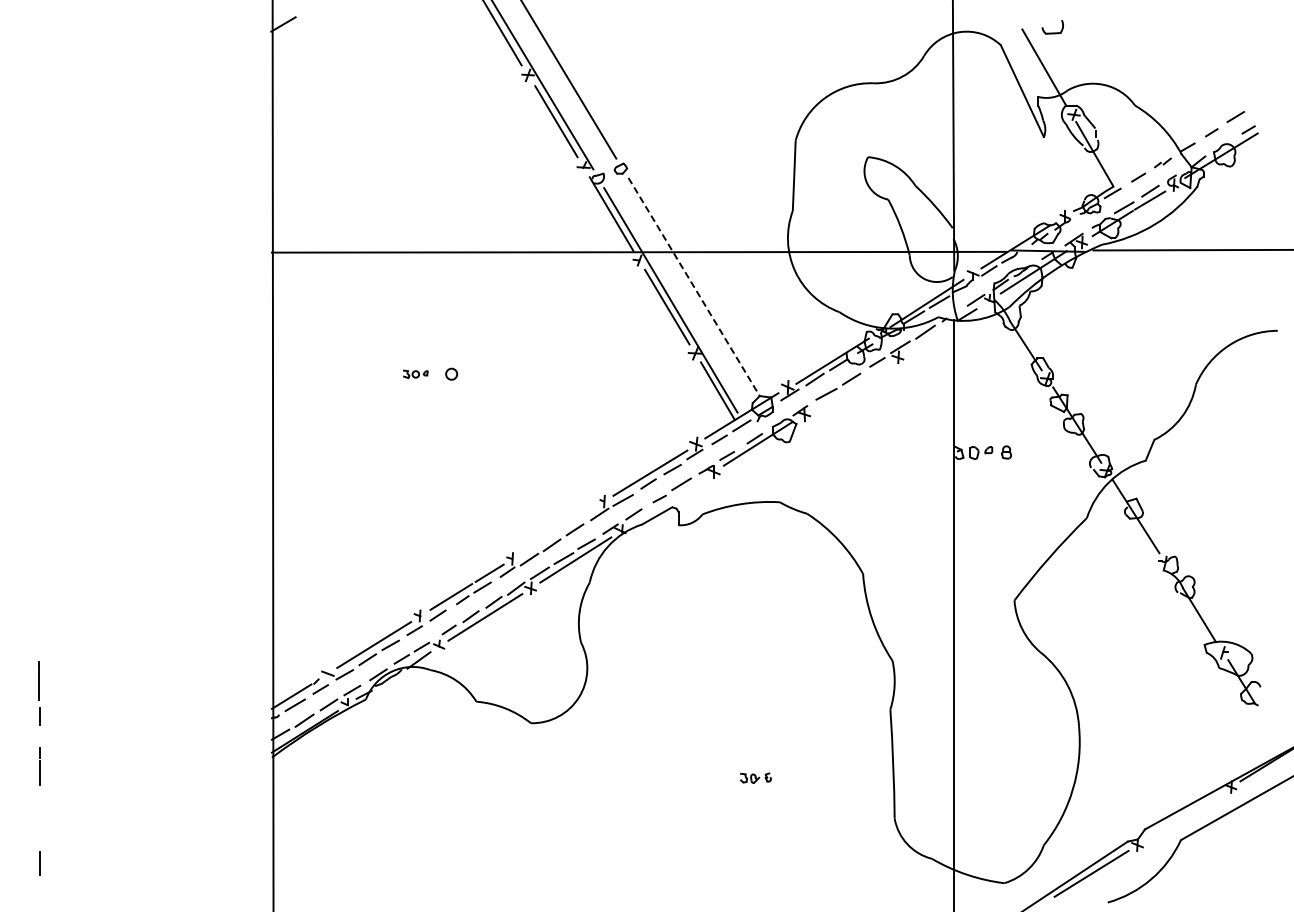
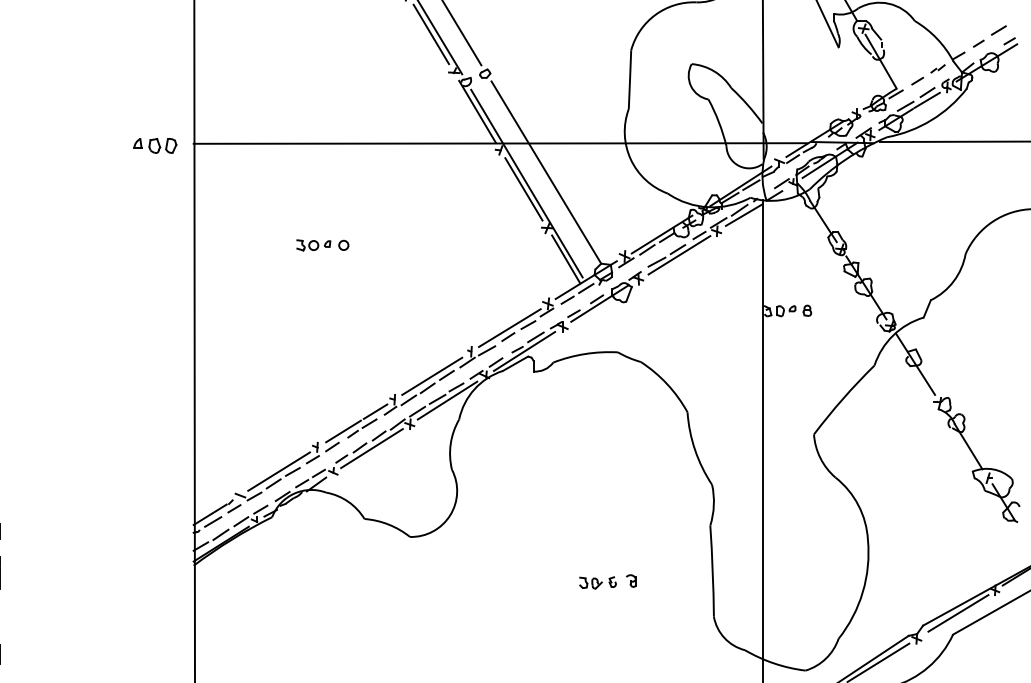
part: (226, 254) -> (155, 145), added
line: (694, 287) -> (546, 172), dashed -> solid
line: (930, 337) -> (743, 214), added
part: (415, 374) -> (313, 245), size x1.67
line: (853, 386) -> (679, 255), added
line: (667, 500) -> (524, 350), added
line: (557, 530) -> (432, 375), added
part: (795, 775) -> (631, 580), added
part: (755, 777) -> (597, 582), size x1.43
line: (1187, 814) -> (958, 613), added

